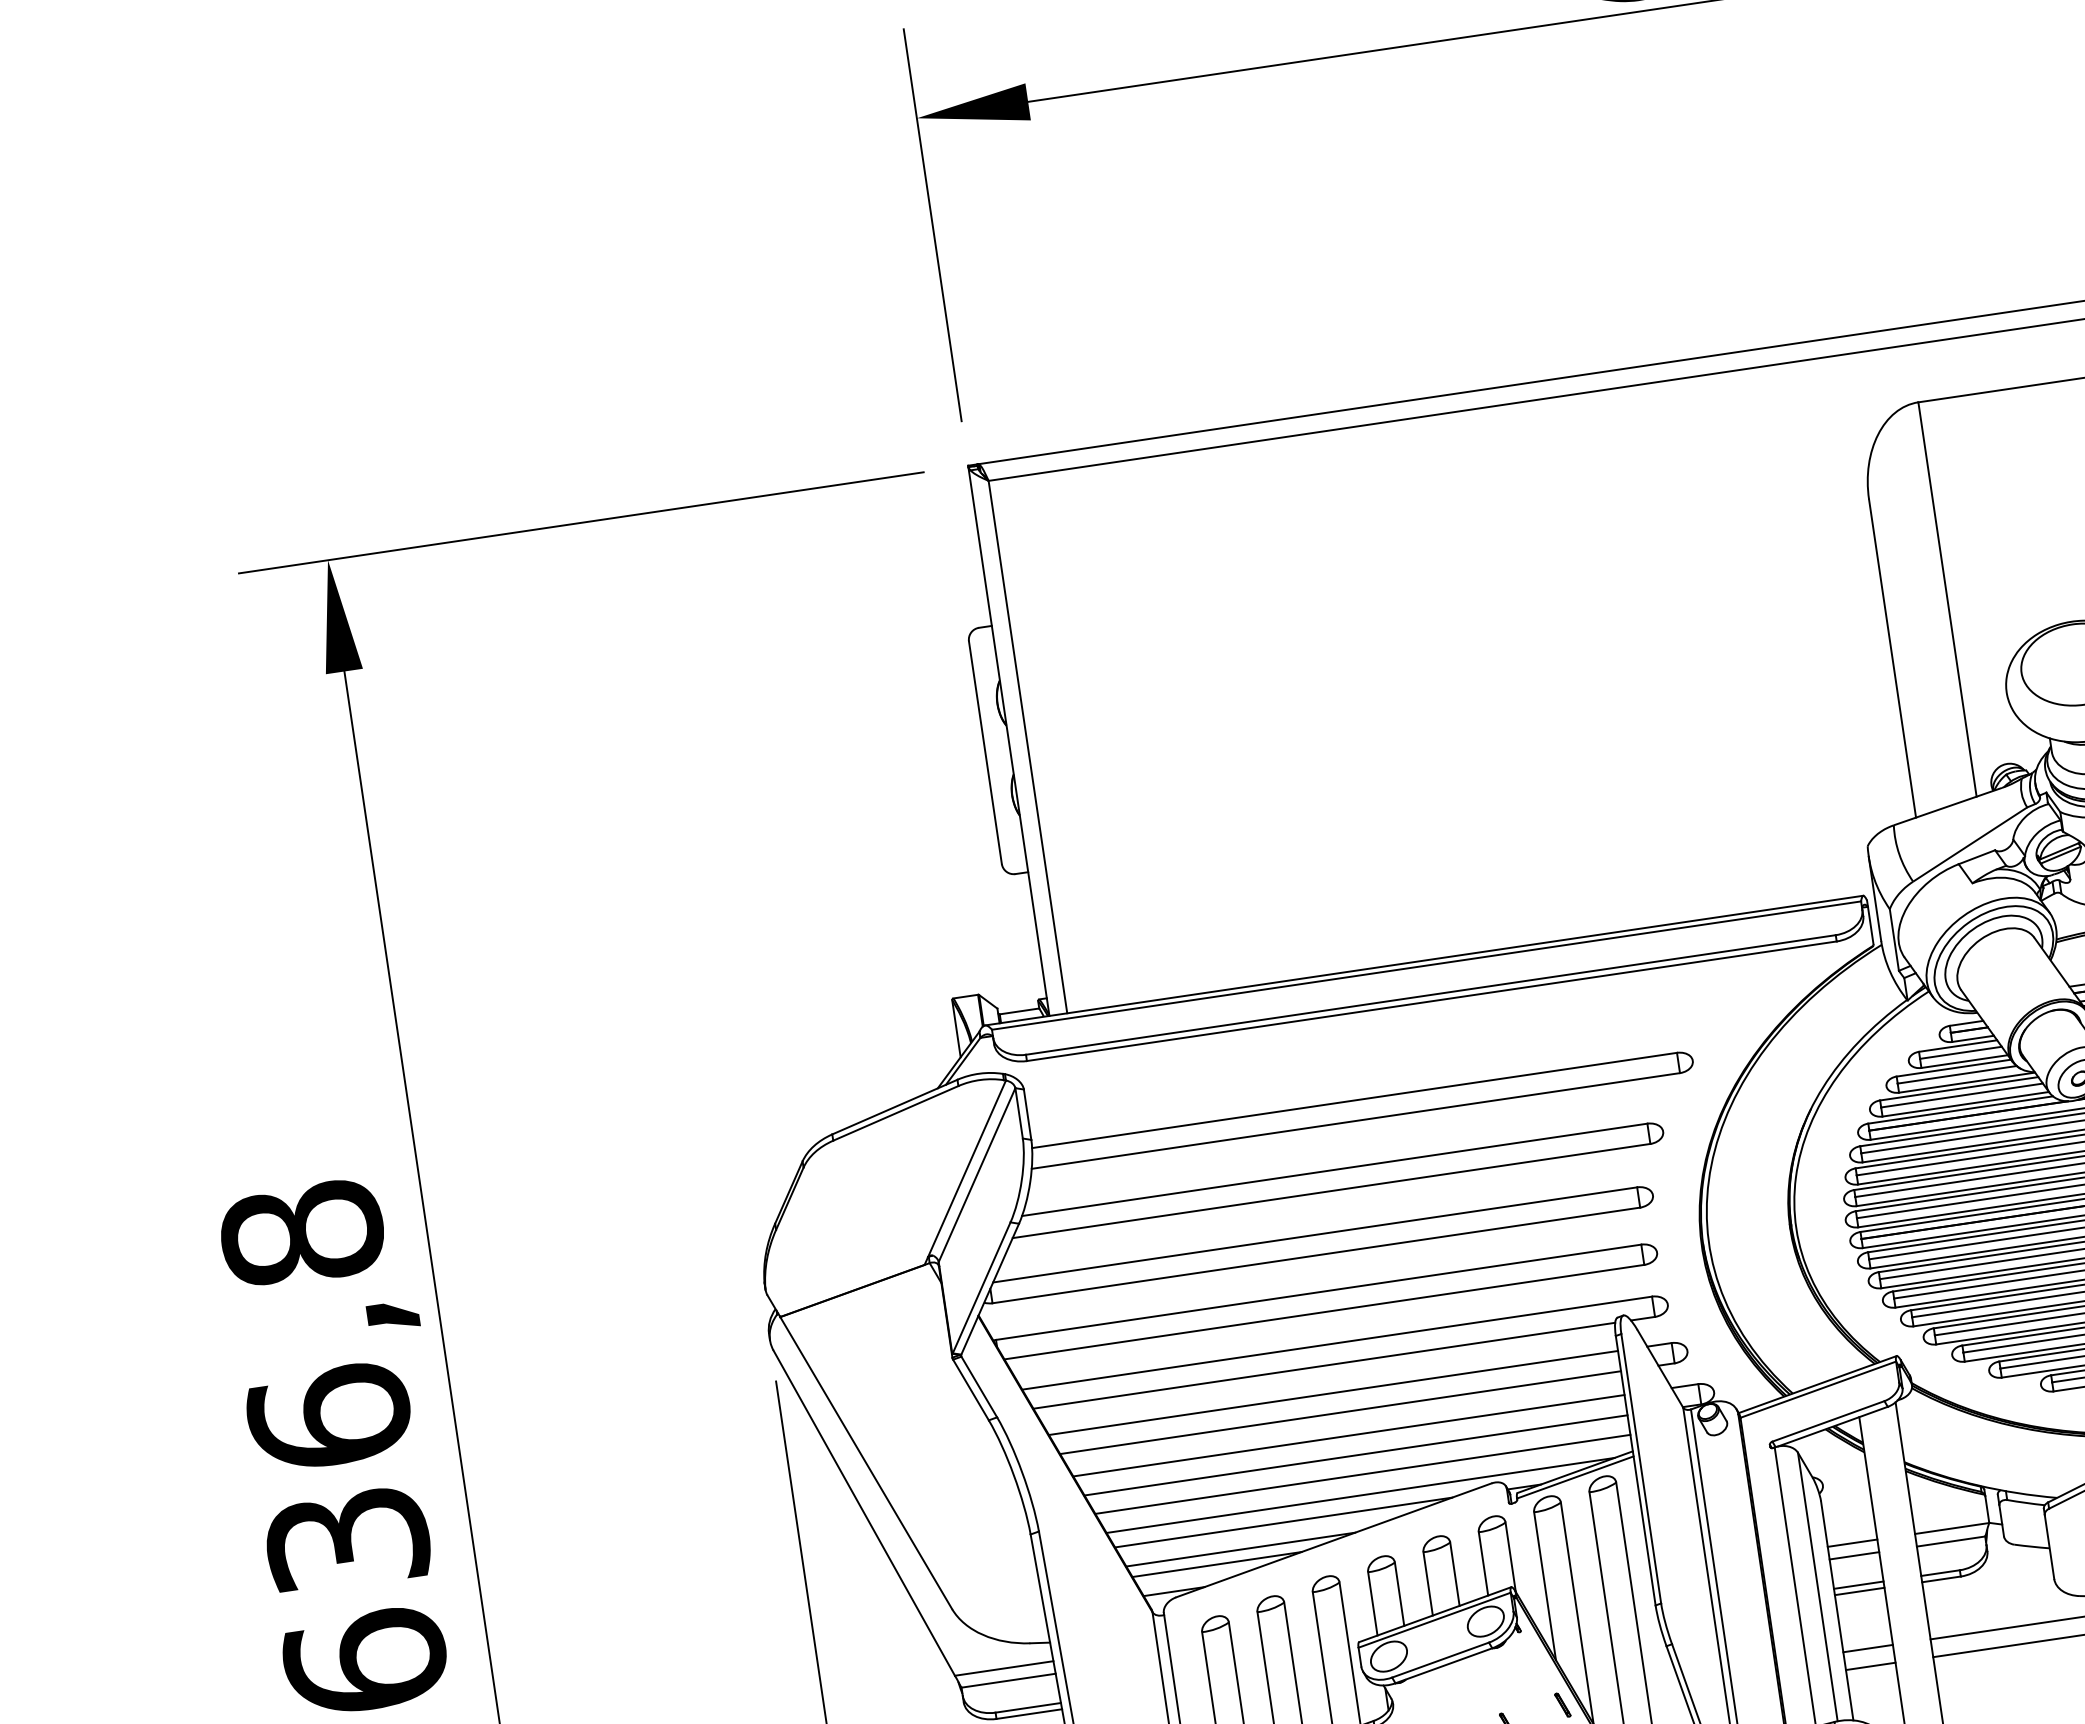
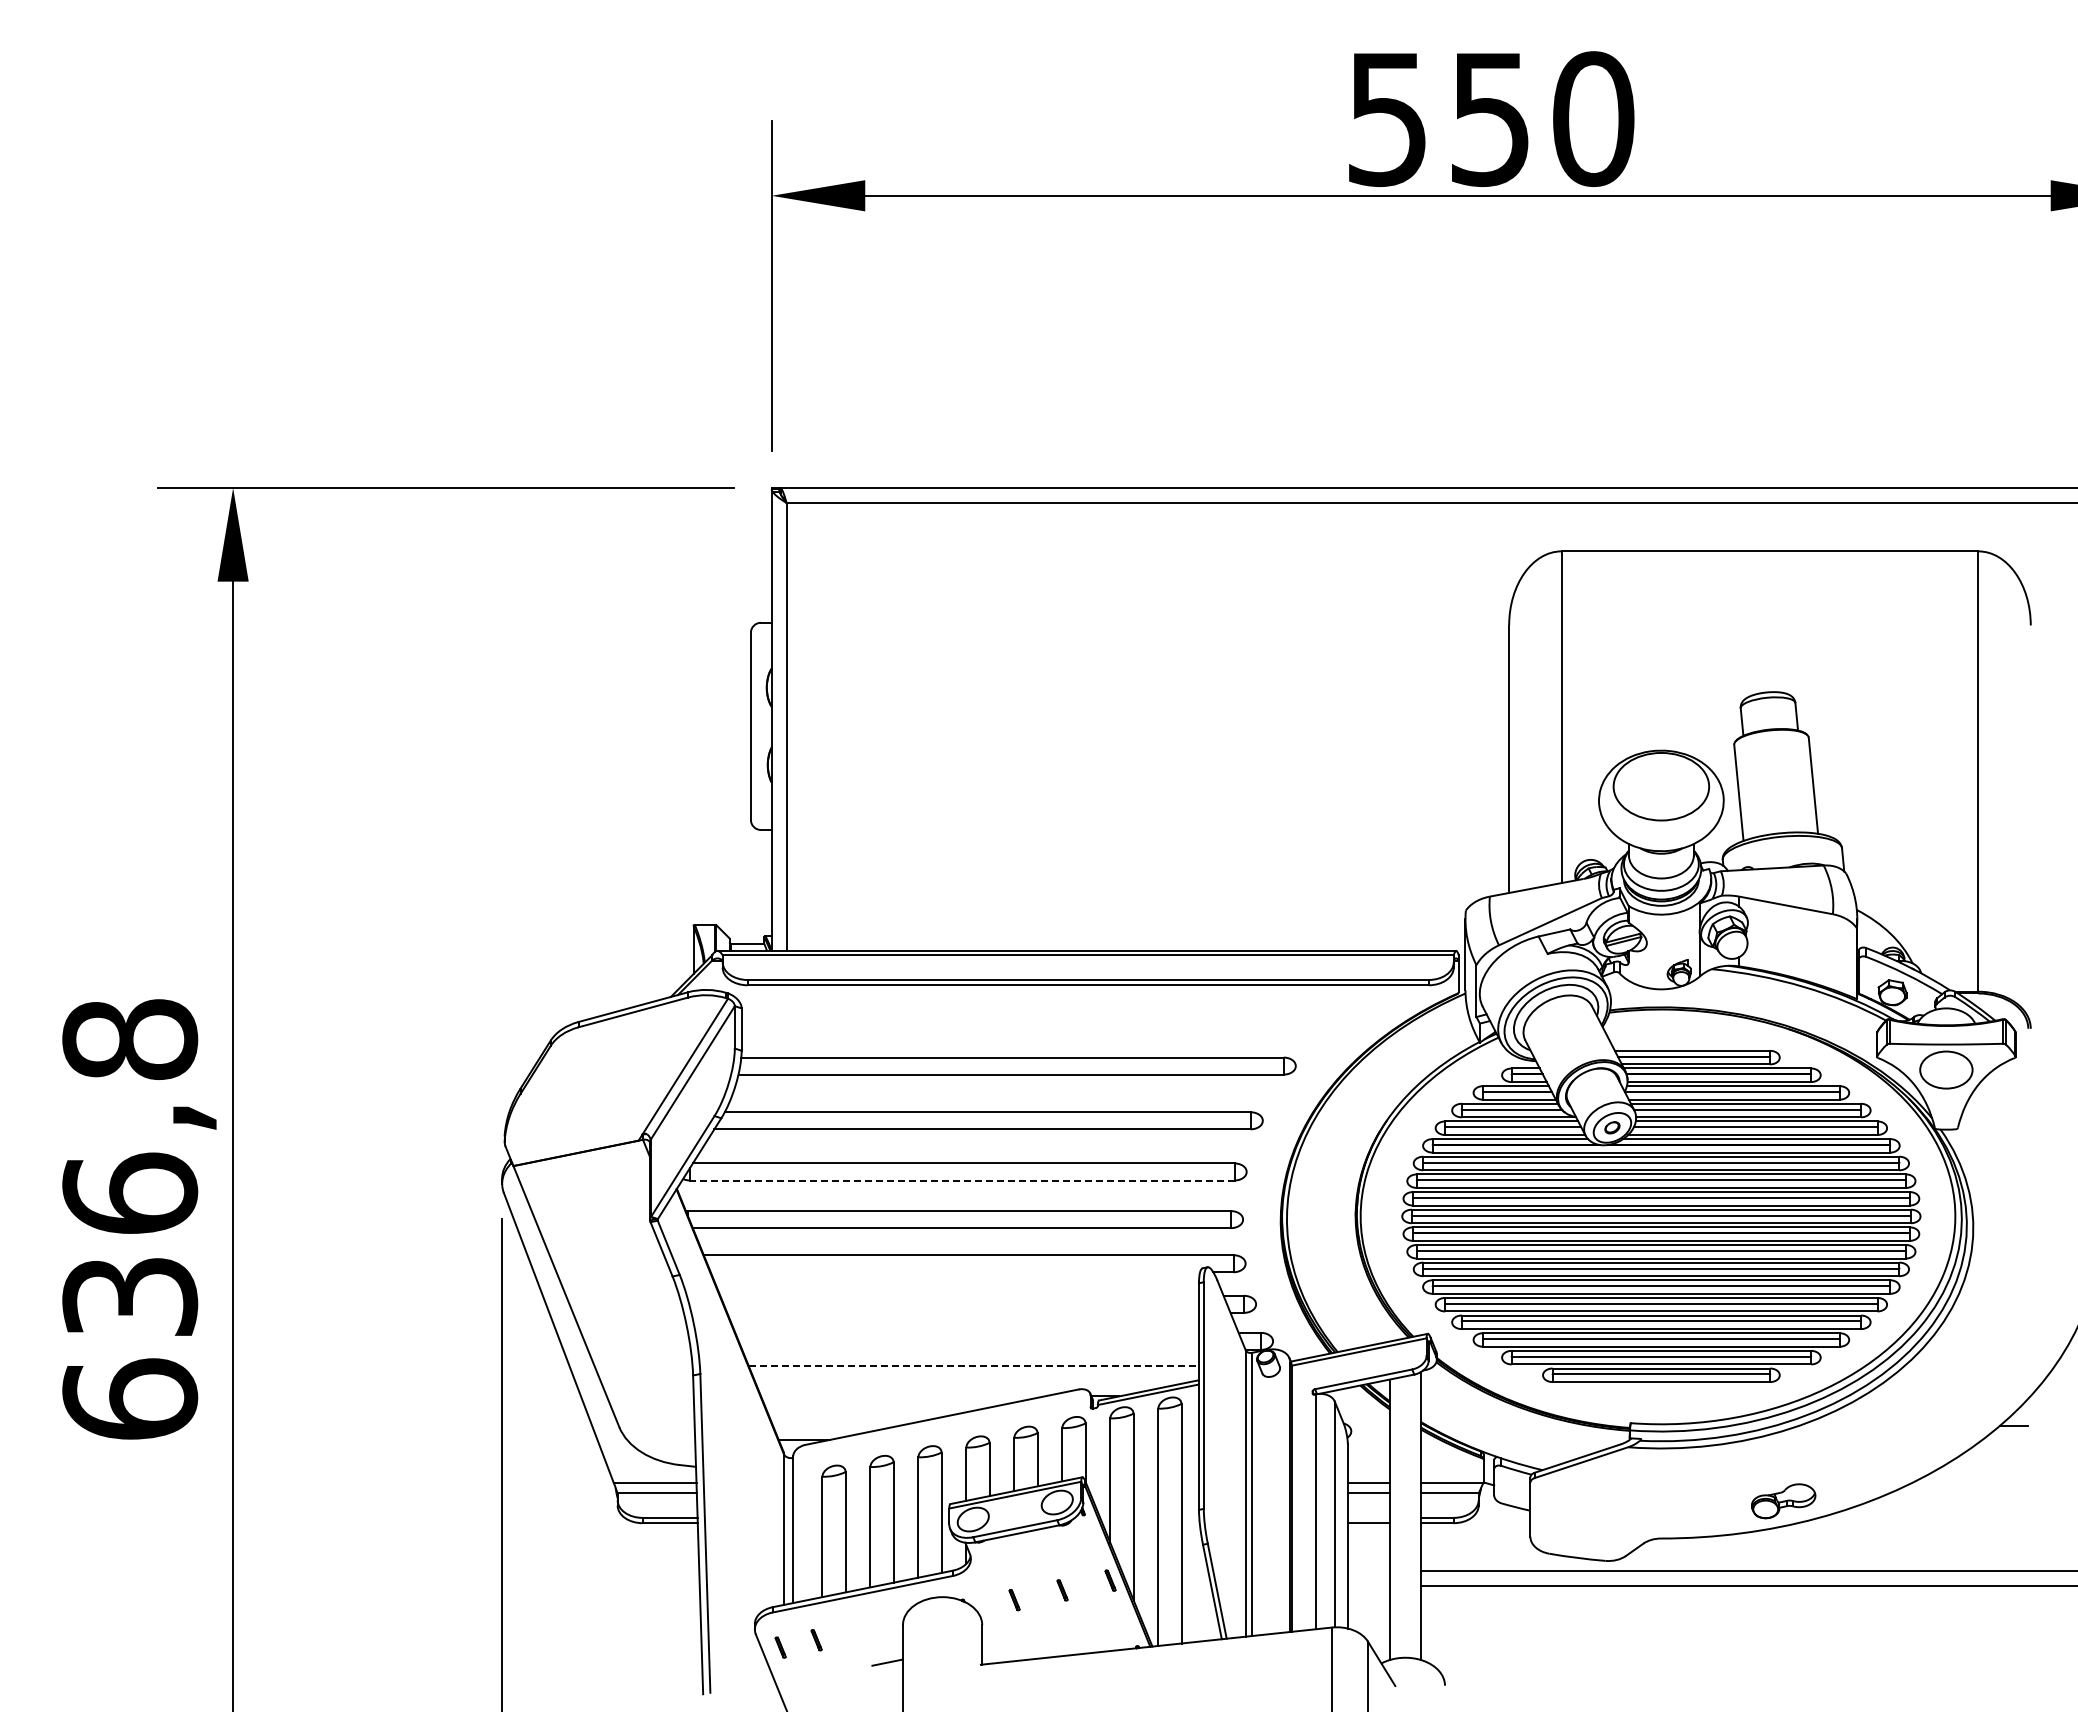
line: (1315, 1255) -> (961, 1180), solid -> dashed
line: (1324, 1366) -> (955, 1272), removed
line: (1333, 1392) -> (959, 1295), removed
line: (1341, 1412) -> (963, 1312), removed
line: (1349, 1435) -> (967, 1332), removed
line: (1355, 1454) -> (970, 1349), removed
line: (1363, 1474) -> (974, 1366), solid -> dashed
line: (1360, 1495) -> (969, 1383), removed
line: (1283, 1522) -> (902, 1396), removed
line: (1241, 1549) -> (864, 1413), removed
line: (1216, 1564) -> (842, 1422), removed
line: (1858, 1584) -> (1368, 1517), removed
line: (1867, 1648) -> (1368, 1571), removed
line: (1870, 1666) -> (1368, 1586), removed

